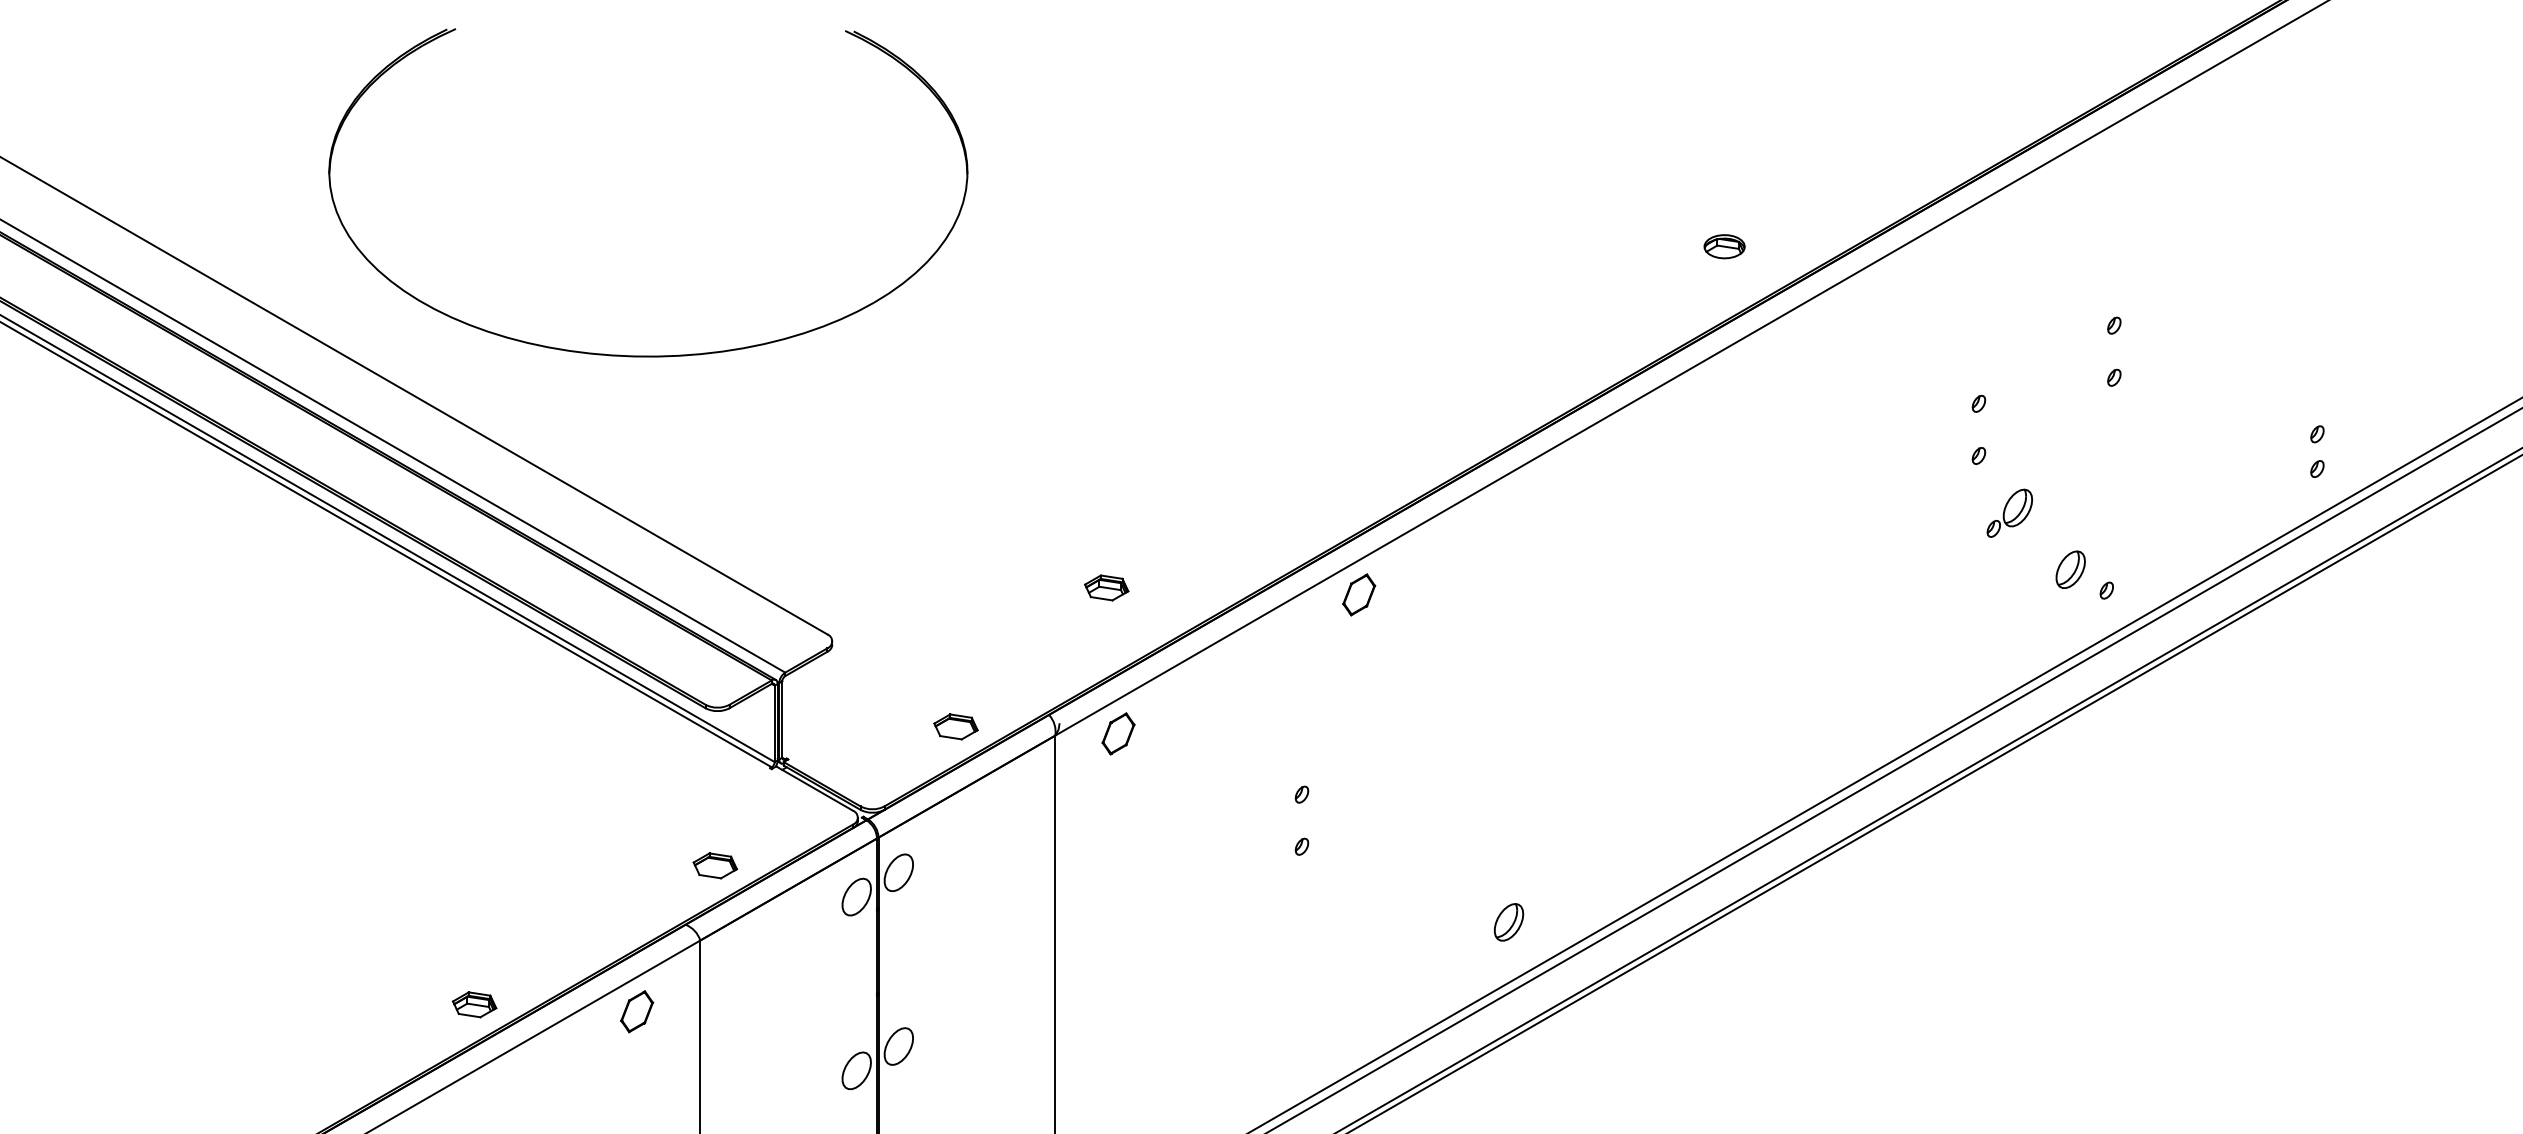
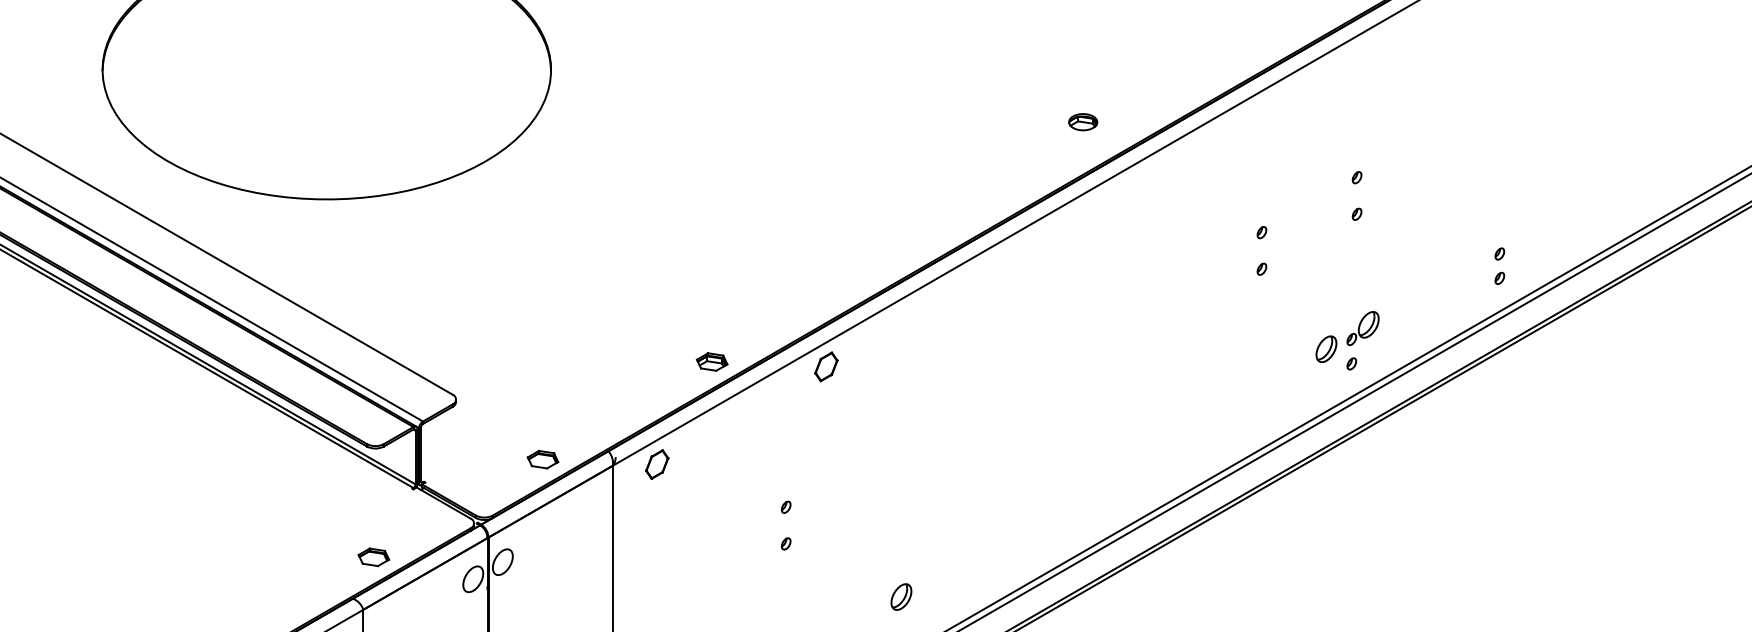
part: (2009, 512) -> (1362, 327), moved
part: (1106, 587) -> (712, 361), moved
part: (1509, 922) -> (901, 597), moved

